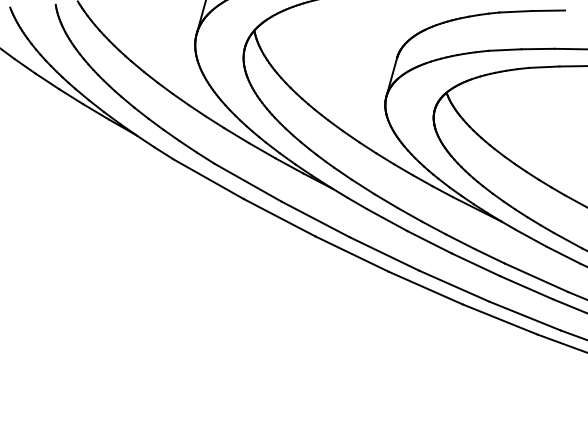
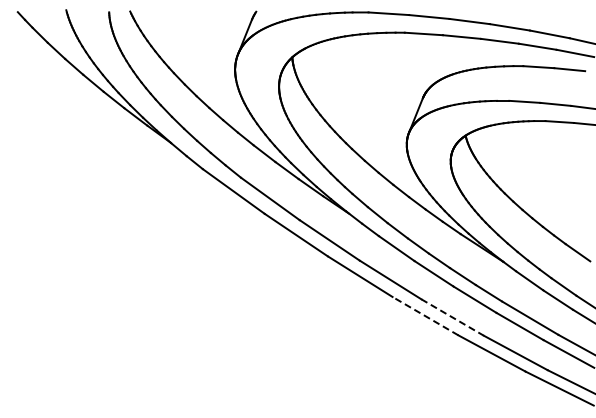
line: (455, 286) -> (453, 317), solid -> dashed
line: (425, 287) -> (425, 315), solid -> dashed

